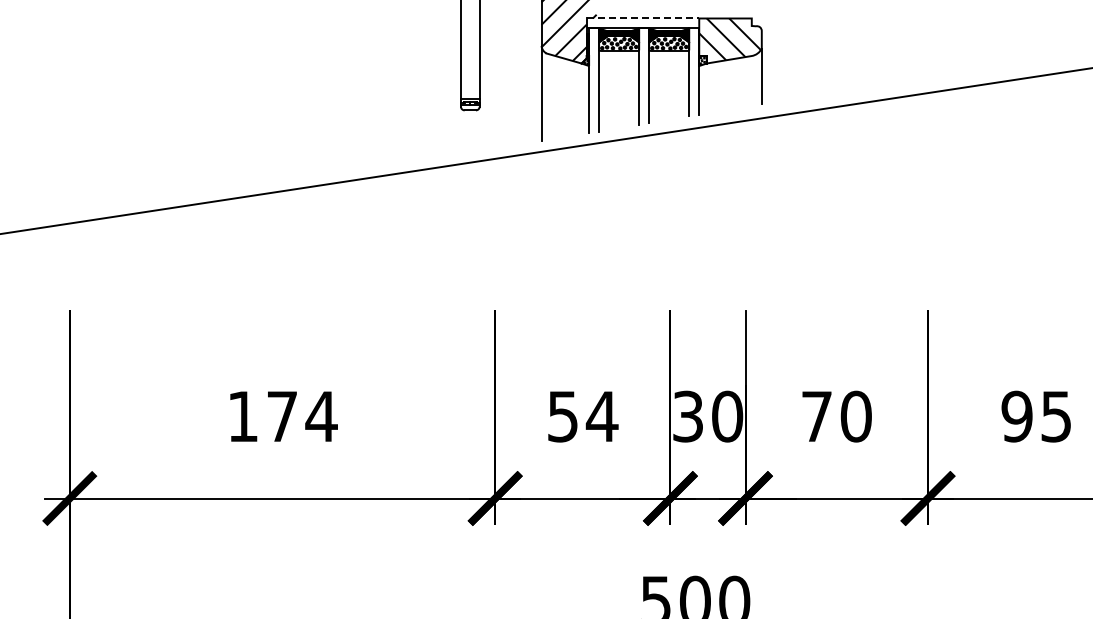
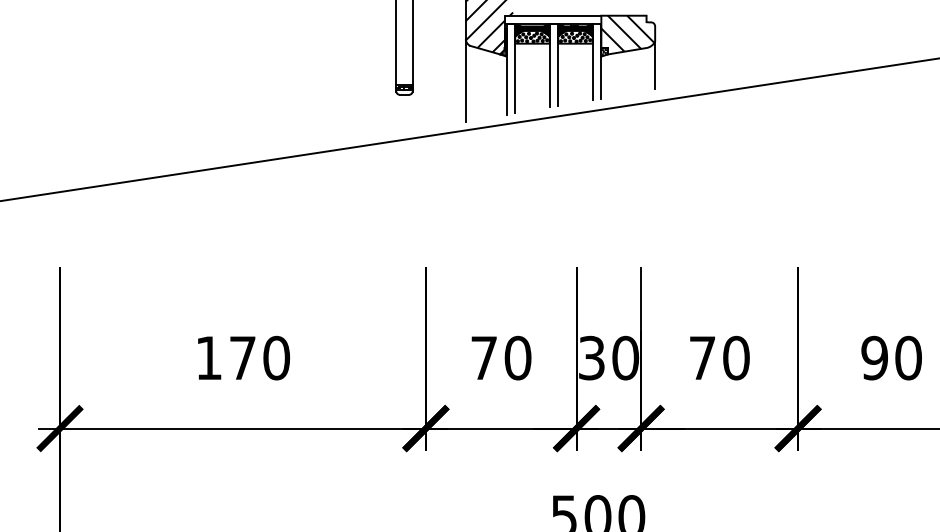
line: (643, 18) -> (553, 15), dashed -> solid
text: (321, 416) -> (276, 358), 174 -> 170
text: (583, 416) -> (501, 358), 54 -> 70
text: (1056, 416) -> (908, 358), 95 -> 90

